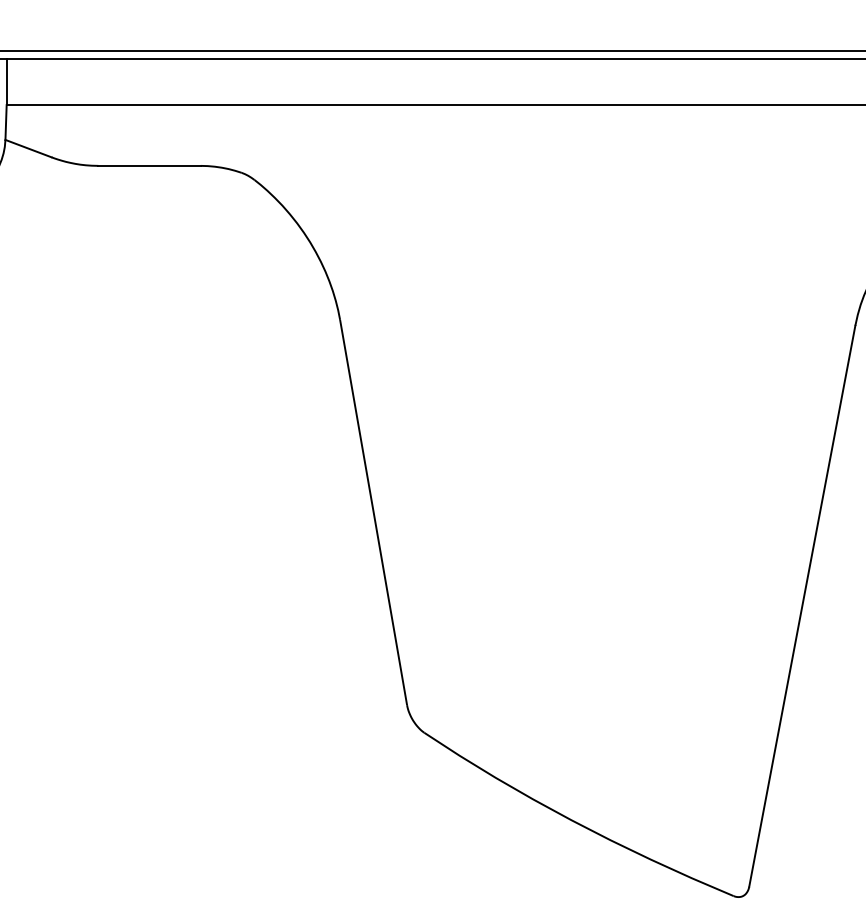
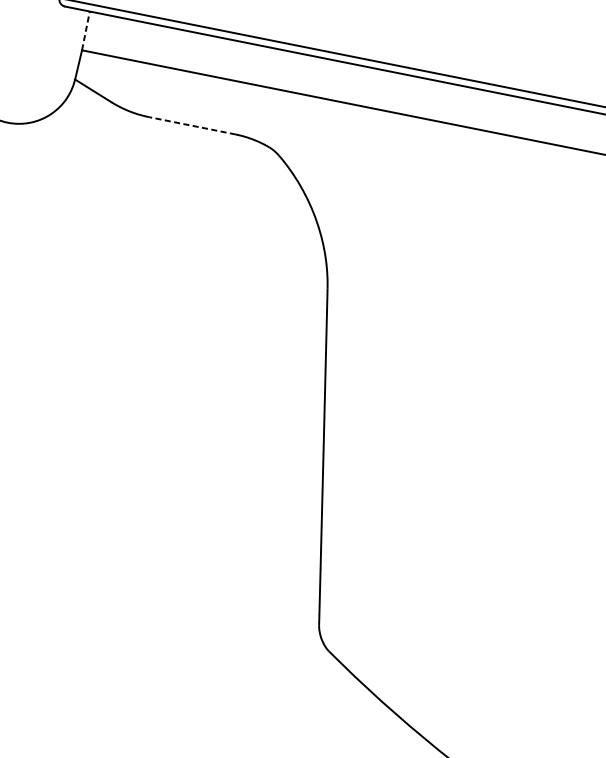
line: (6, 82) -> (85, 31), solid -> dashed
line: (149, 165) -> (192, 125), solid -> dashed

